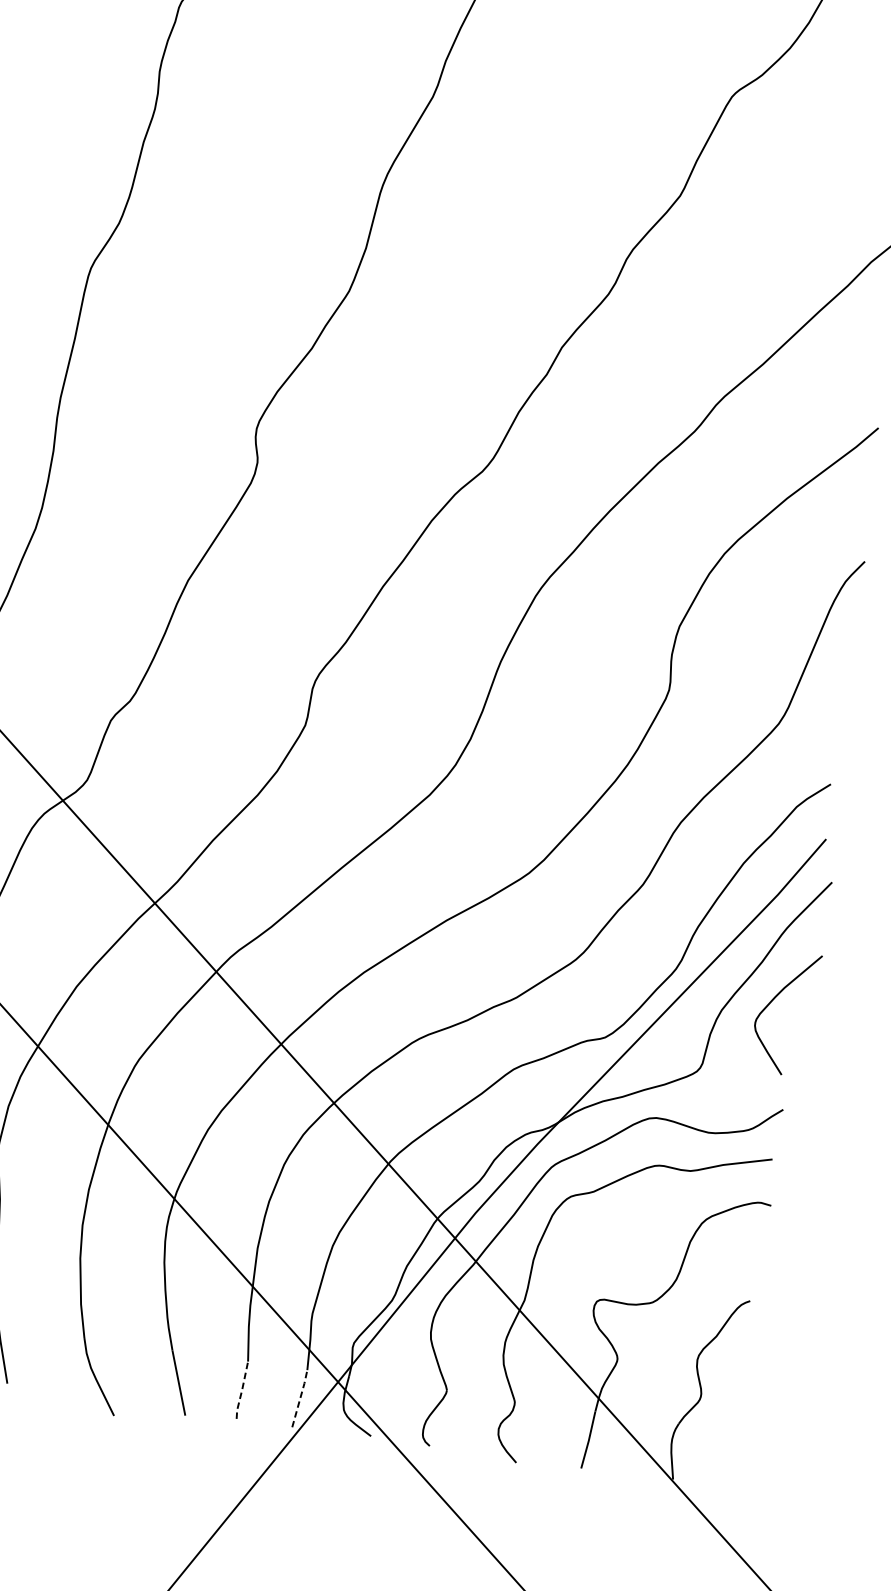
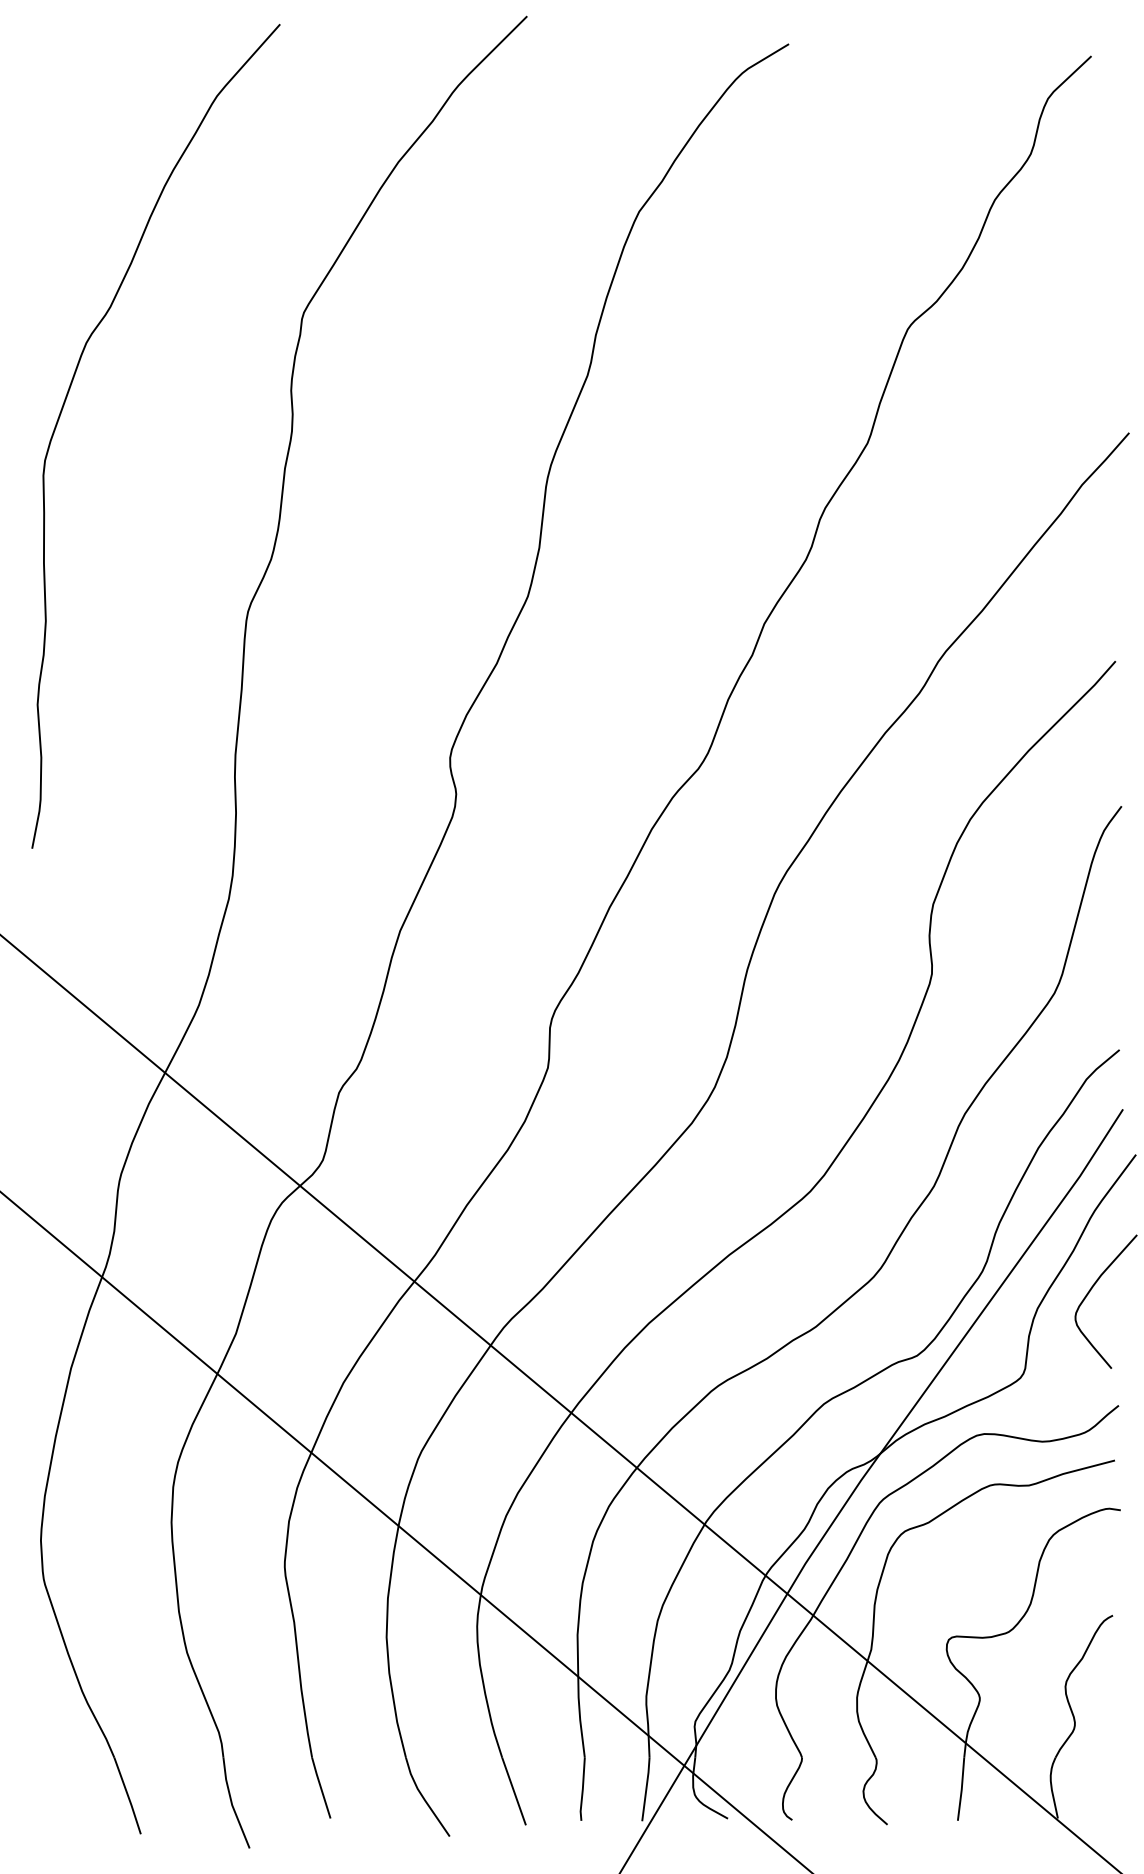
line: (241, 1390) -> (582, 1789), dashed -> solid
line: (300, 1398) -> (646, 1789), dashed -> solid

